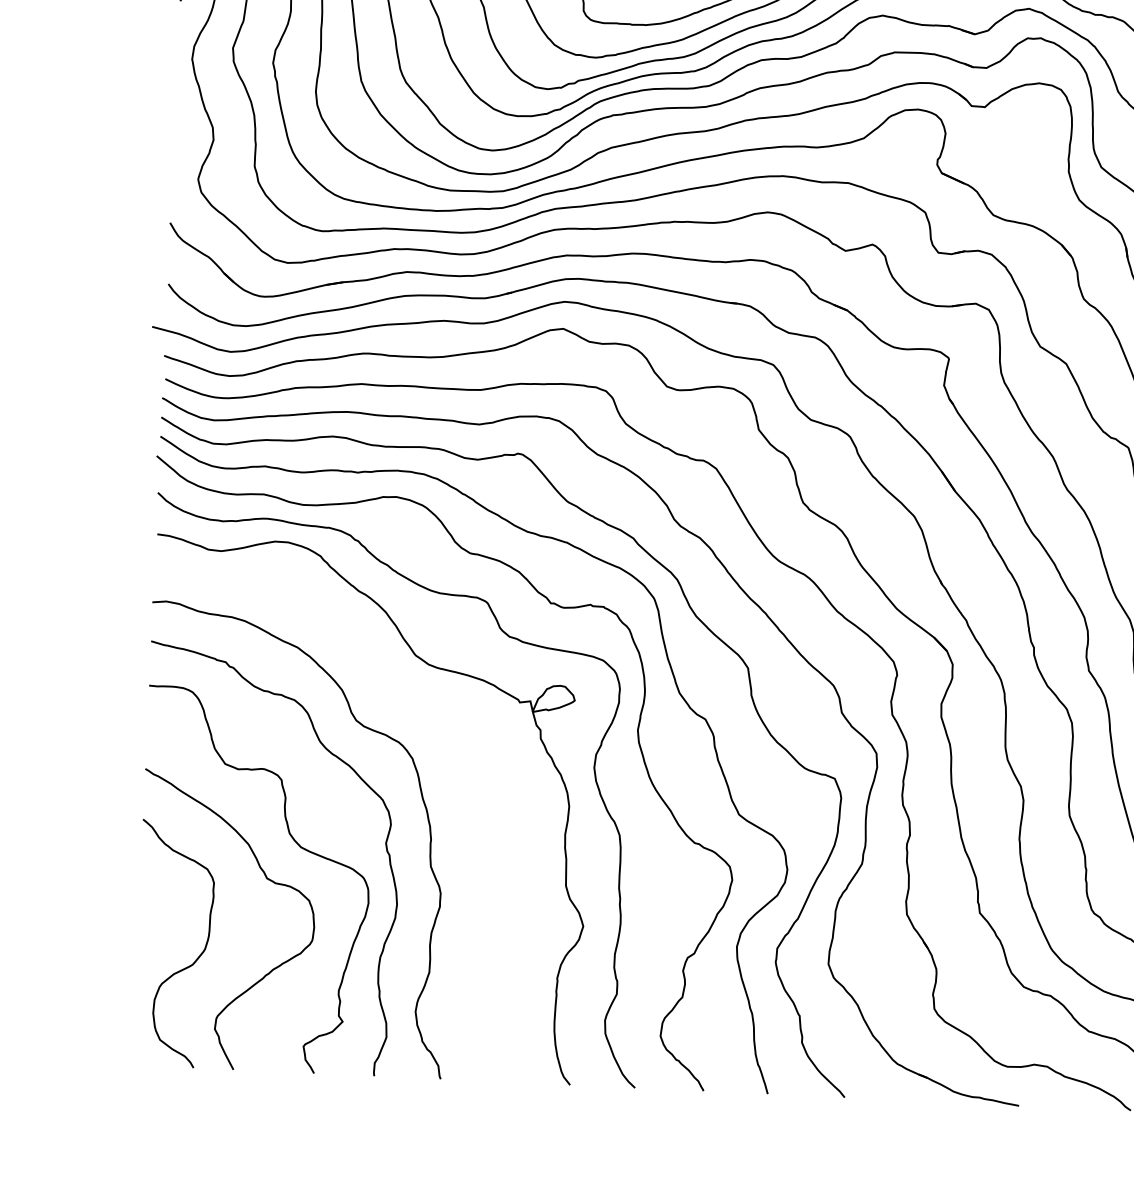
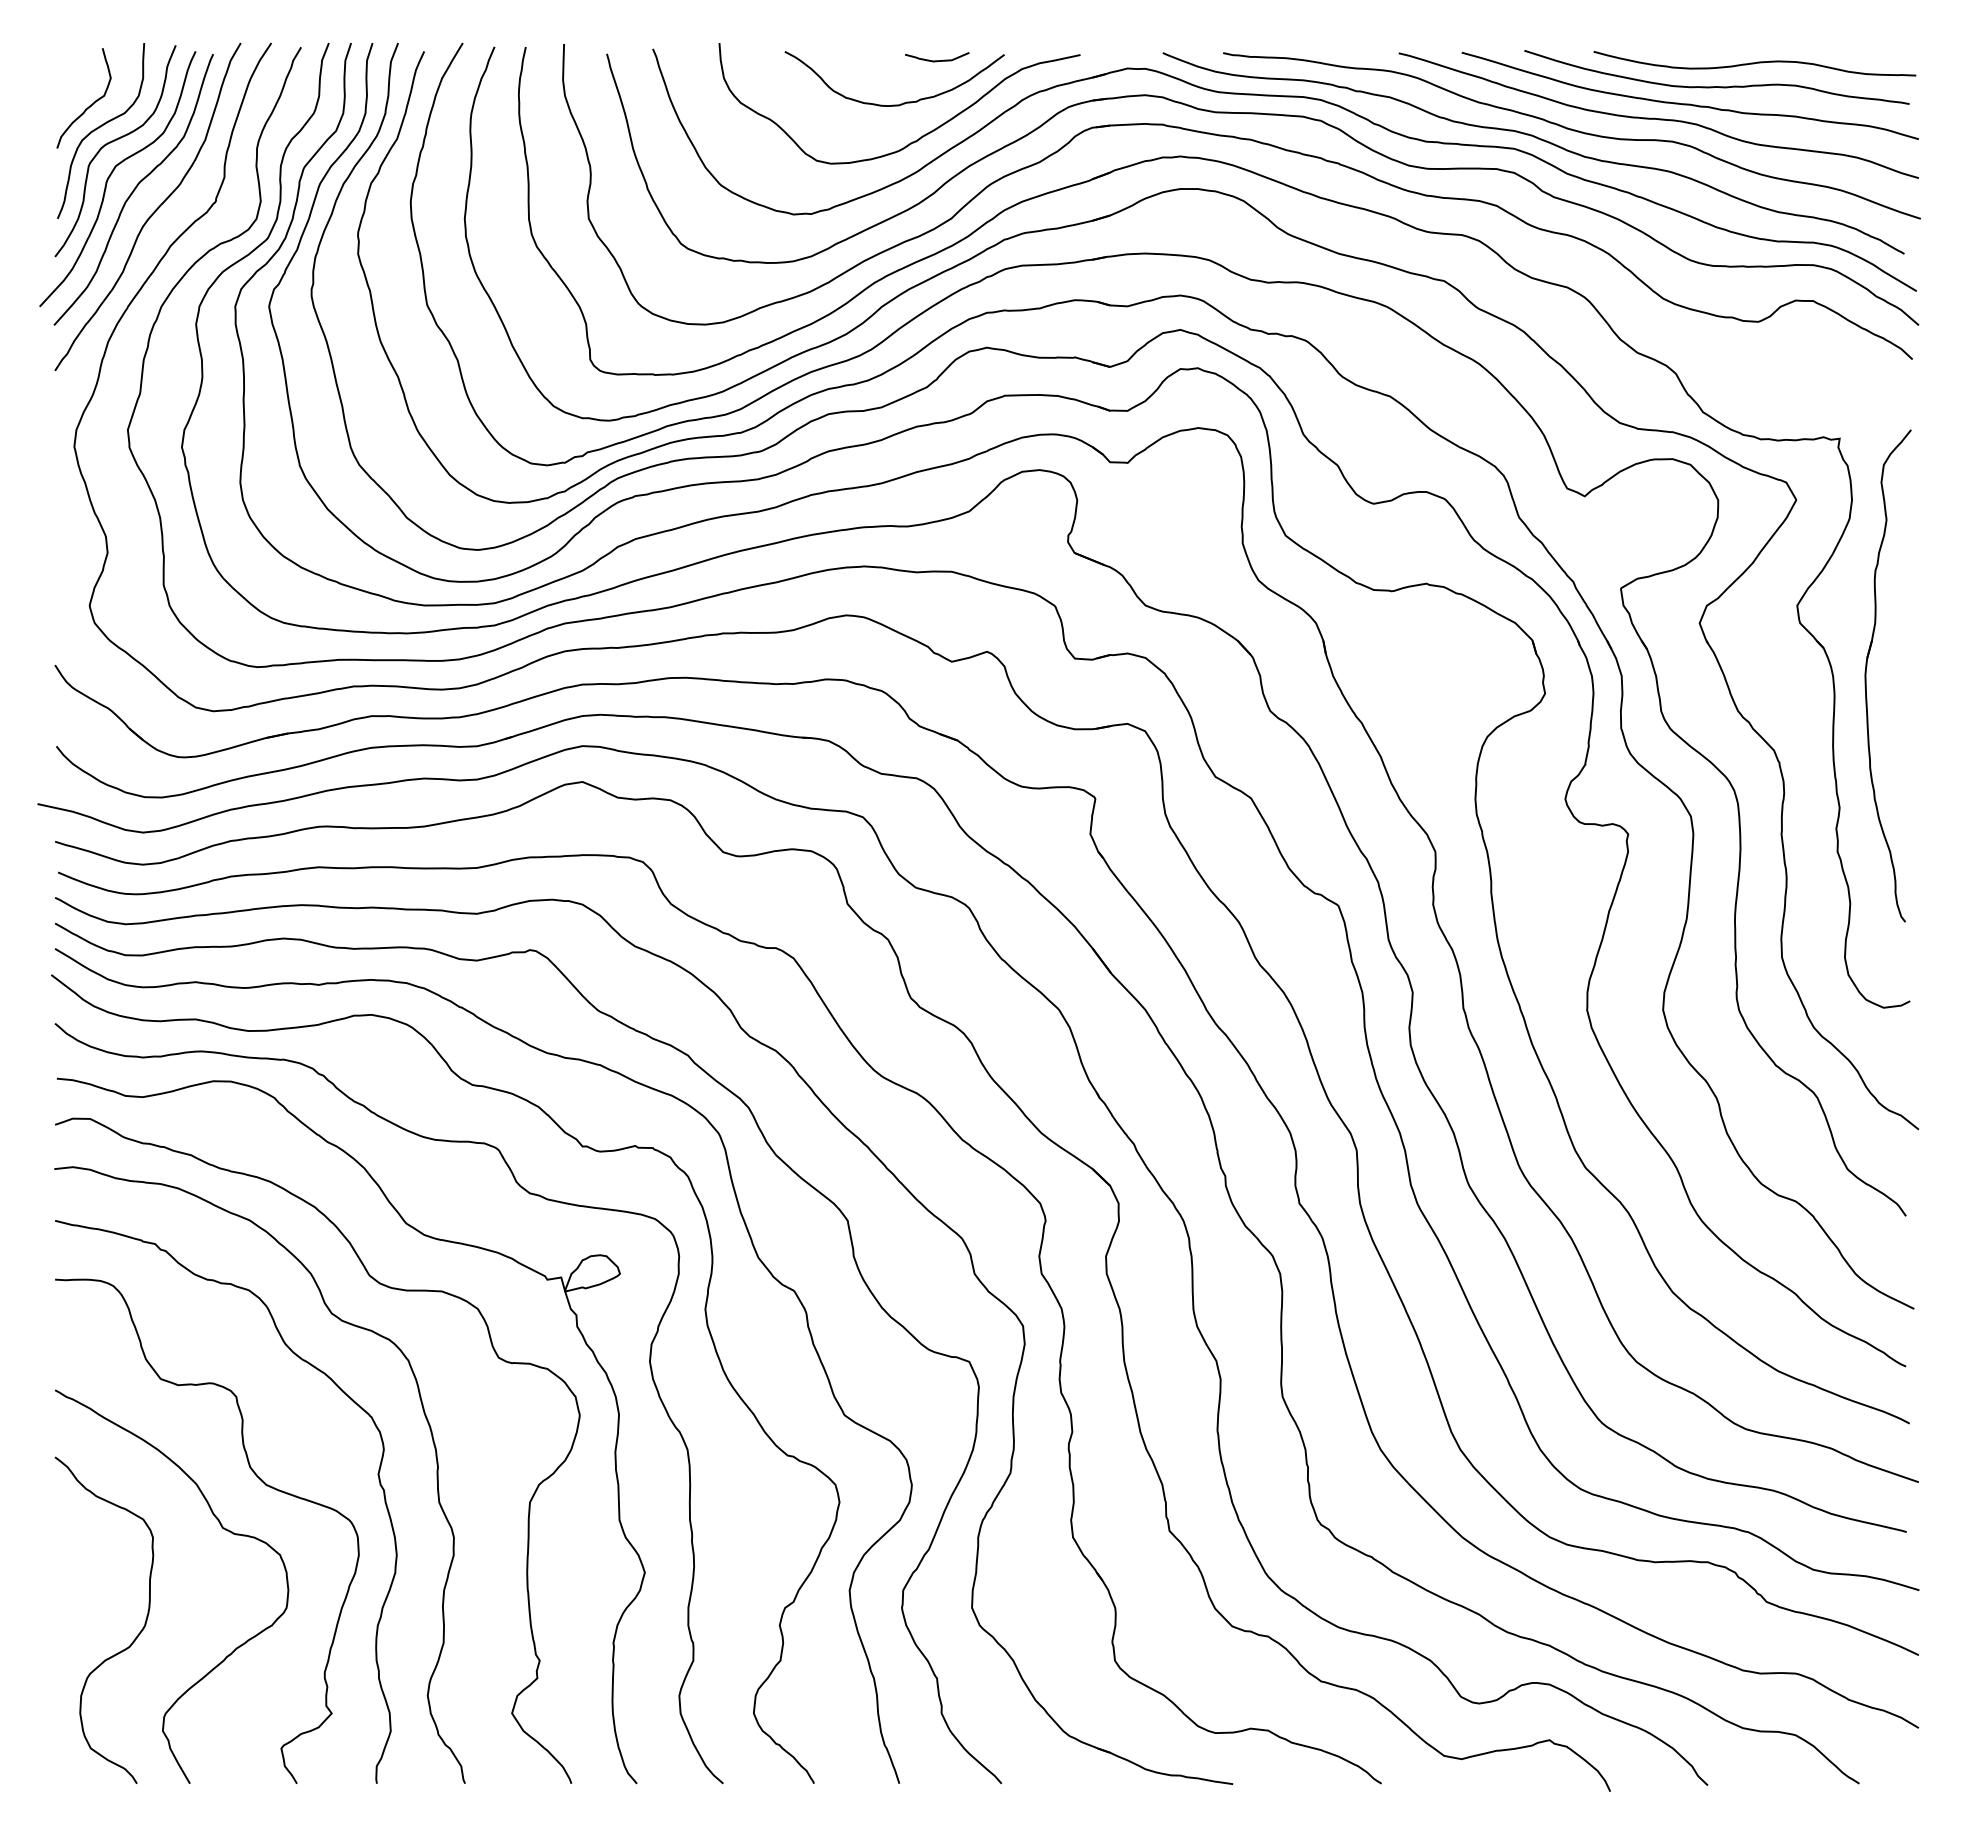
curve: (394, 701) -> (381, 1285), added

